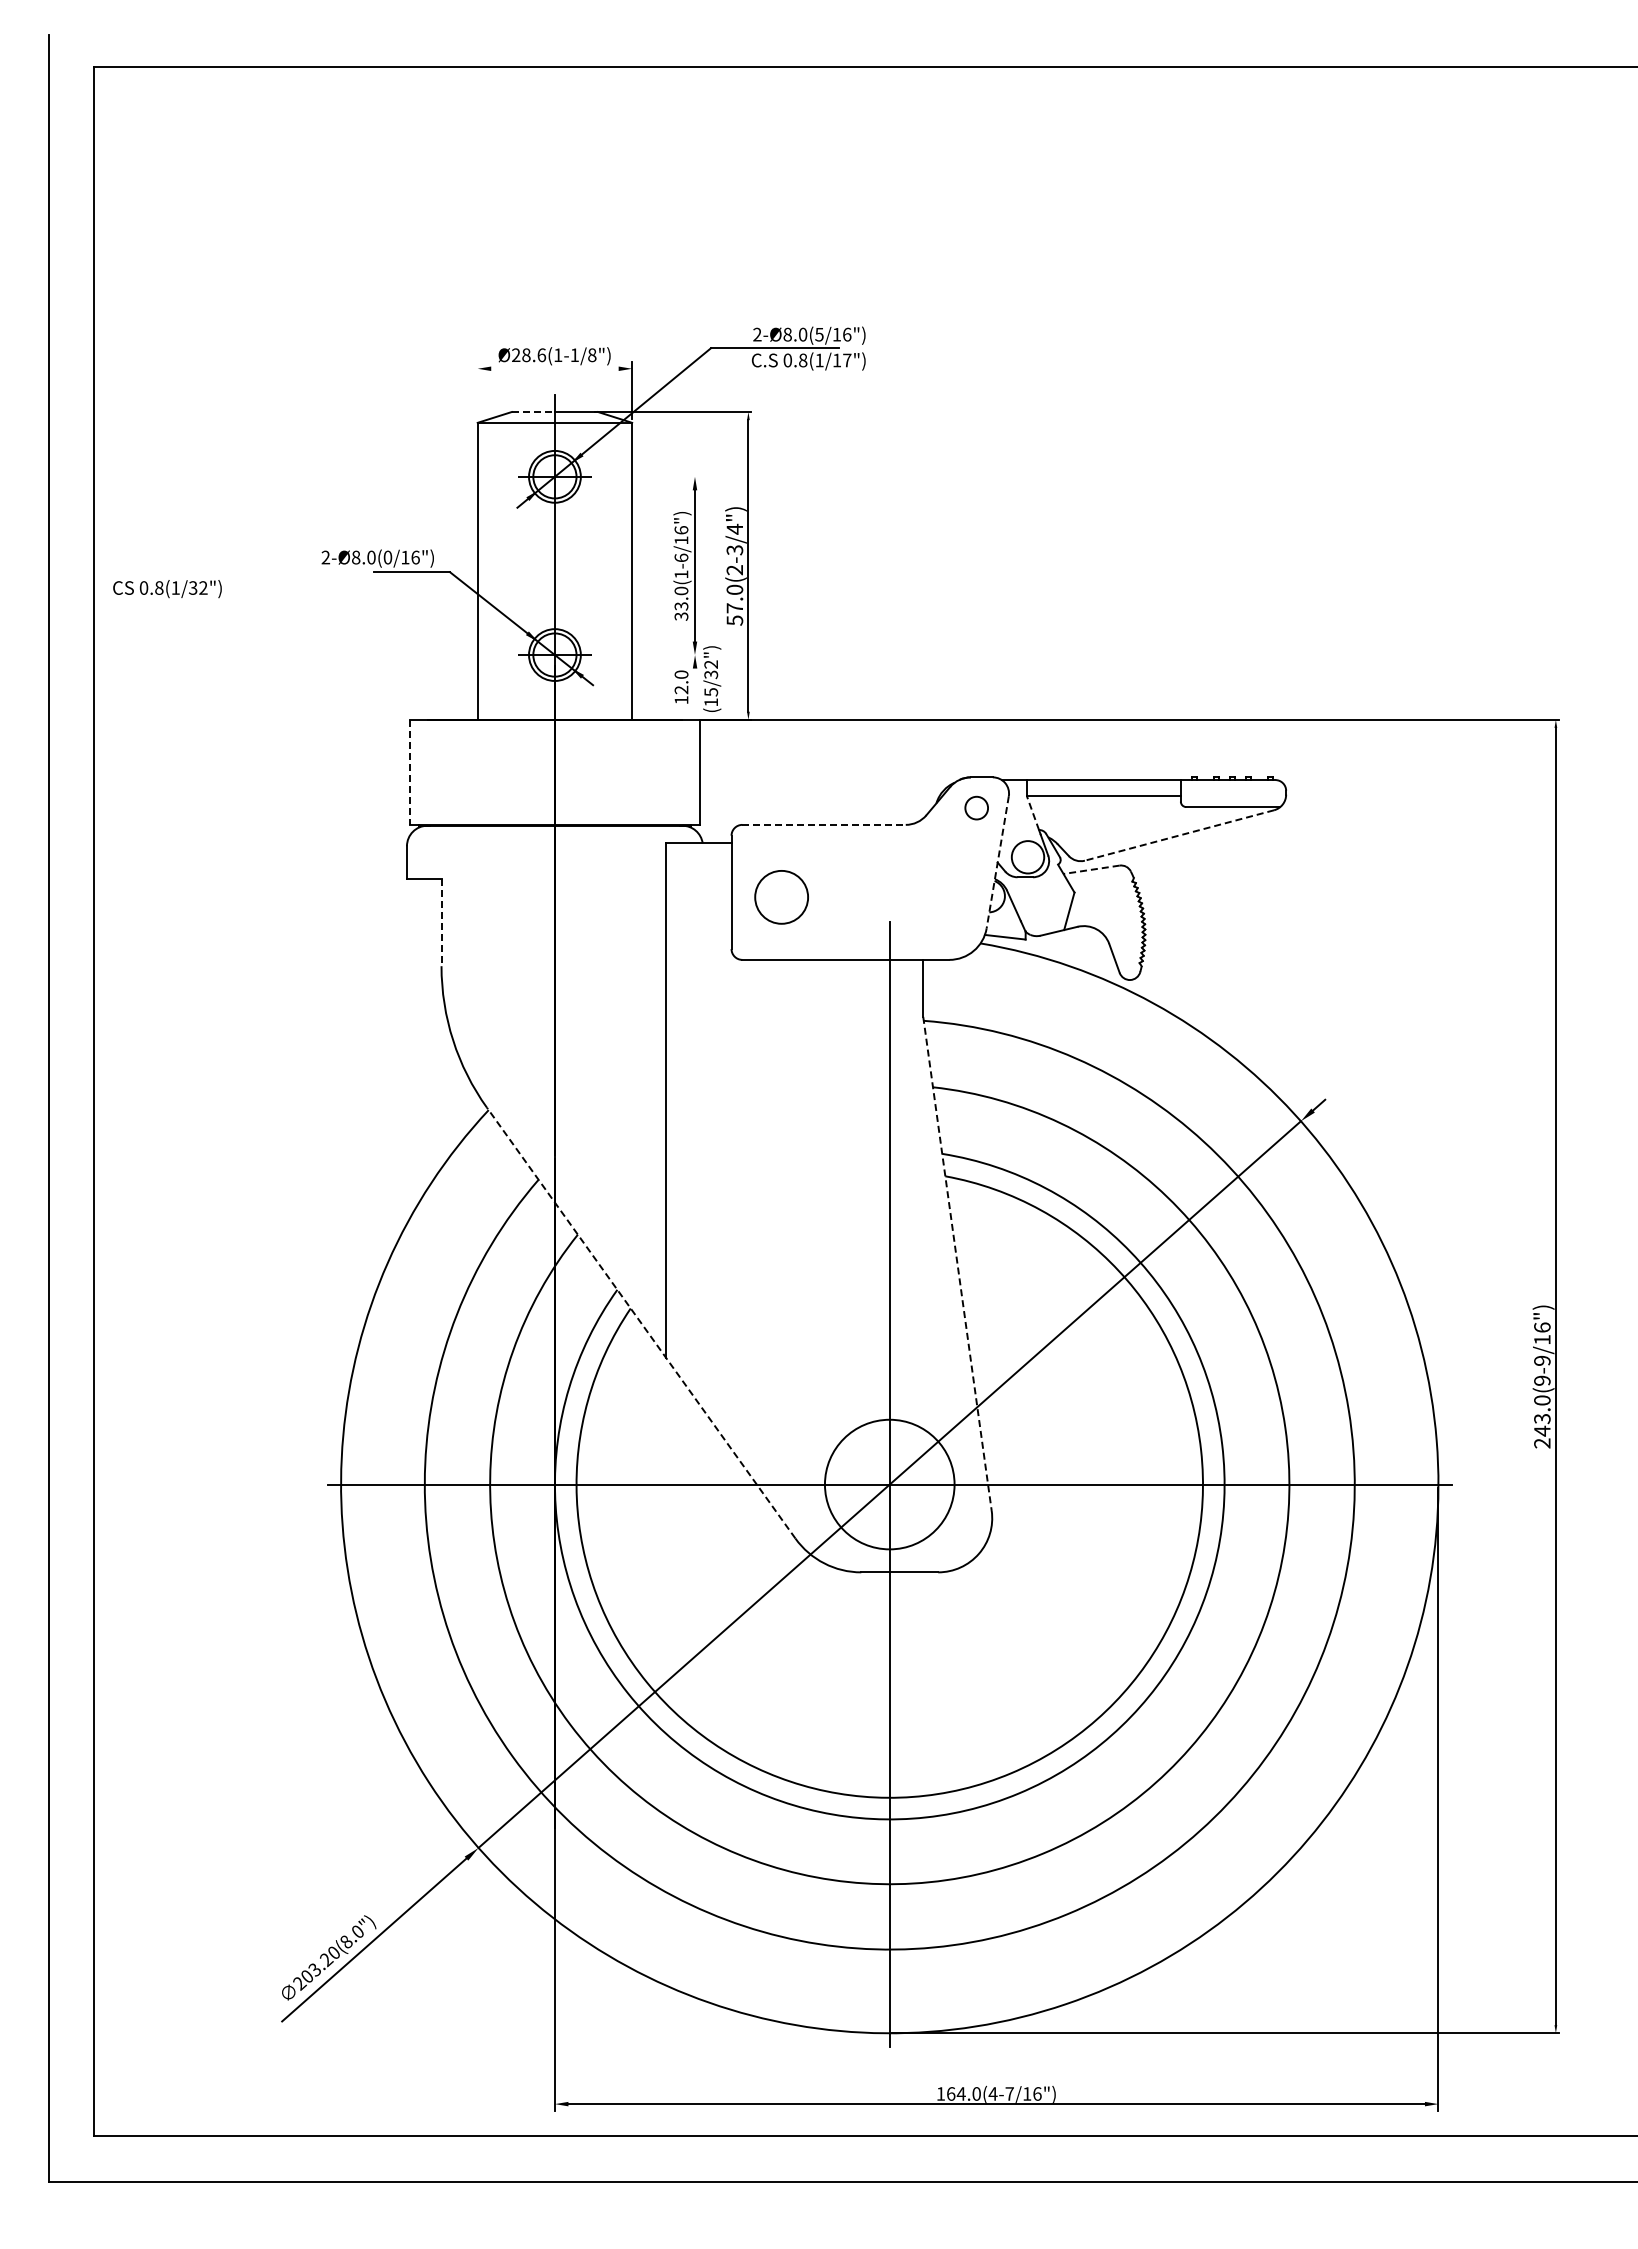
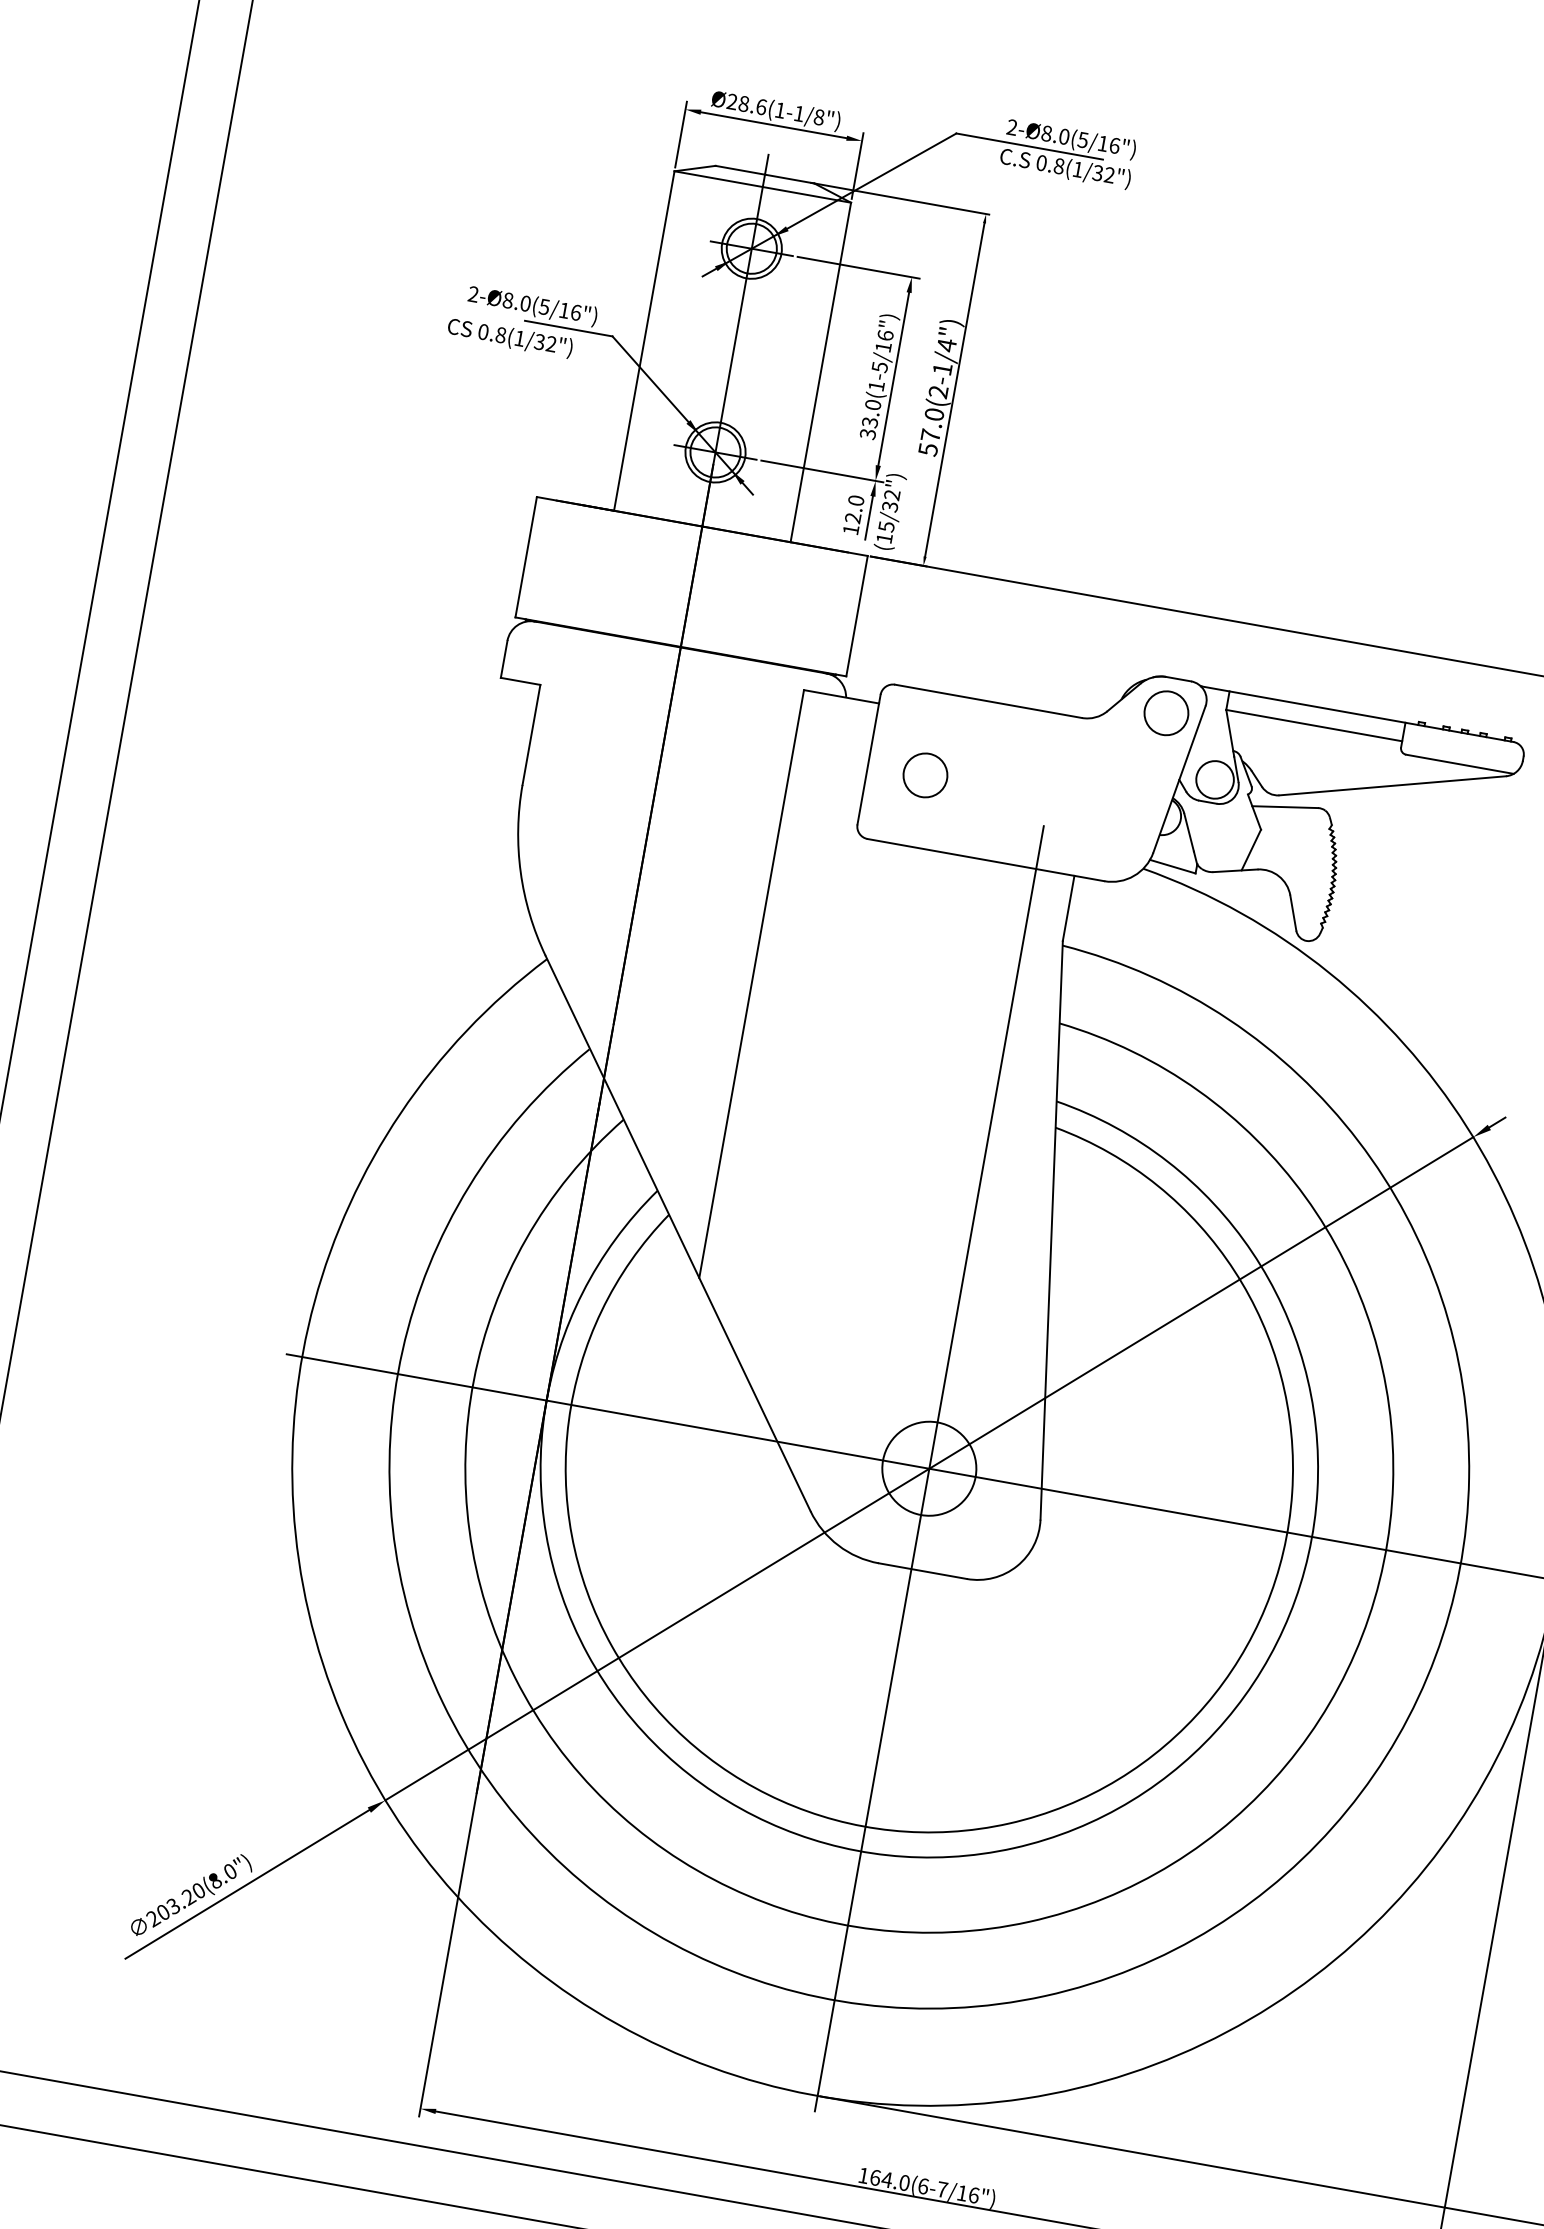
text: (841, 360) -> (1103, 174), 0.8(1/17") -> 0.8(1/32")
line: (554, 368) -> (773, 124), added
line: (477, 390) -> (680, 134), added
line: (533, 412) -> (740, 170), dashed -> solid
line: (648, 476) -> (858, 267), added
text: (734, 550) -> (942, 369), 57.0(2-3/4") -> 57.0(2-1/4")
text: (387, 557) -> (544, 306), 2-Ø8.0(0/16") -> 2-Ø8.0(5/16")
text: (681, 557) -> (880, 366), 33.0(1-6/16") -> 33.0(1-5/16")
text: (167, 589) -> (510, 338), moved
line: (648, 655) -> (822, 471), added
line: (695, 687) -> (869, 518), added
line: (410, 772) -> (526, 557), dashed -> solid
circle: (976, 808) -> (1166, 713), size x1.67
line: (1032, 812) -> (1229, 729), dashed -> solid
line: (824, 824) -> (989, 700), dashed -> solid
line: (1179, 835) -> (1392, 785), dashed -> solid
line: (997, 862) -> (1179, 779), dashed -> solid
line: (1091, 869) -> (1285, 806), dashed -> solid
circle: (781, 896) -> (925, 774), size x0.71
line: (441, 922) -> (531, 735), dashed -> solid
line: (957, 1264) -> (1051, 1230), dashed -> solid
line: (641, 1323) -> (678, 1234), dashed -> solid
circle: (889, 1484) -> (929, 1468), size x0.62
text: (992, 2093) -> (922, 2185), 164.0(4-7/16") -> 164.0(6-7/16")

